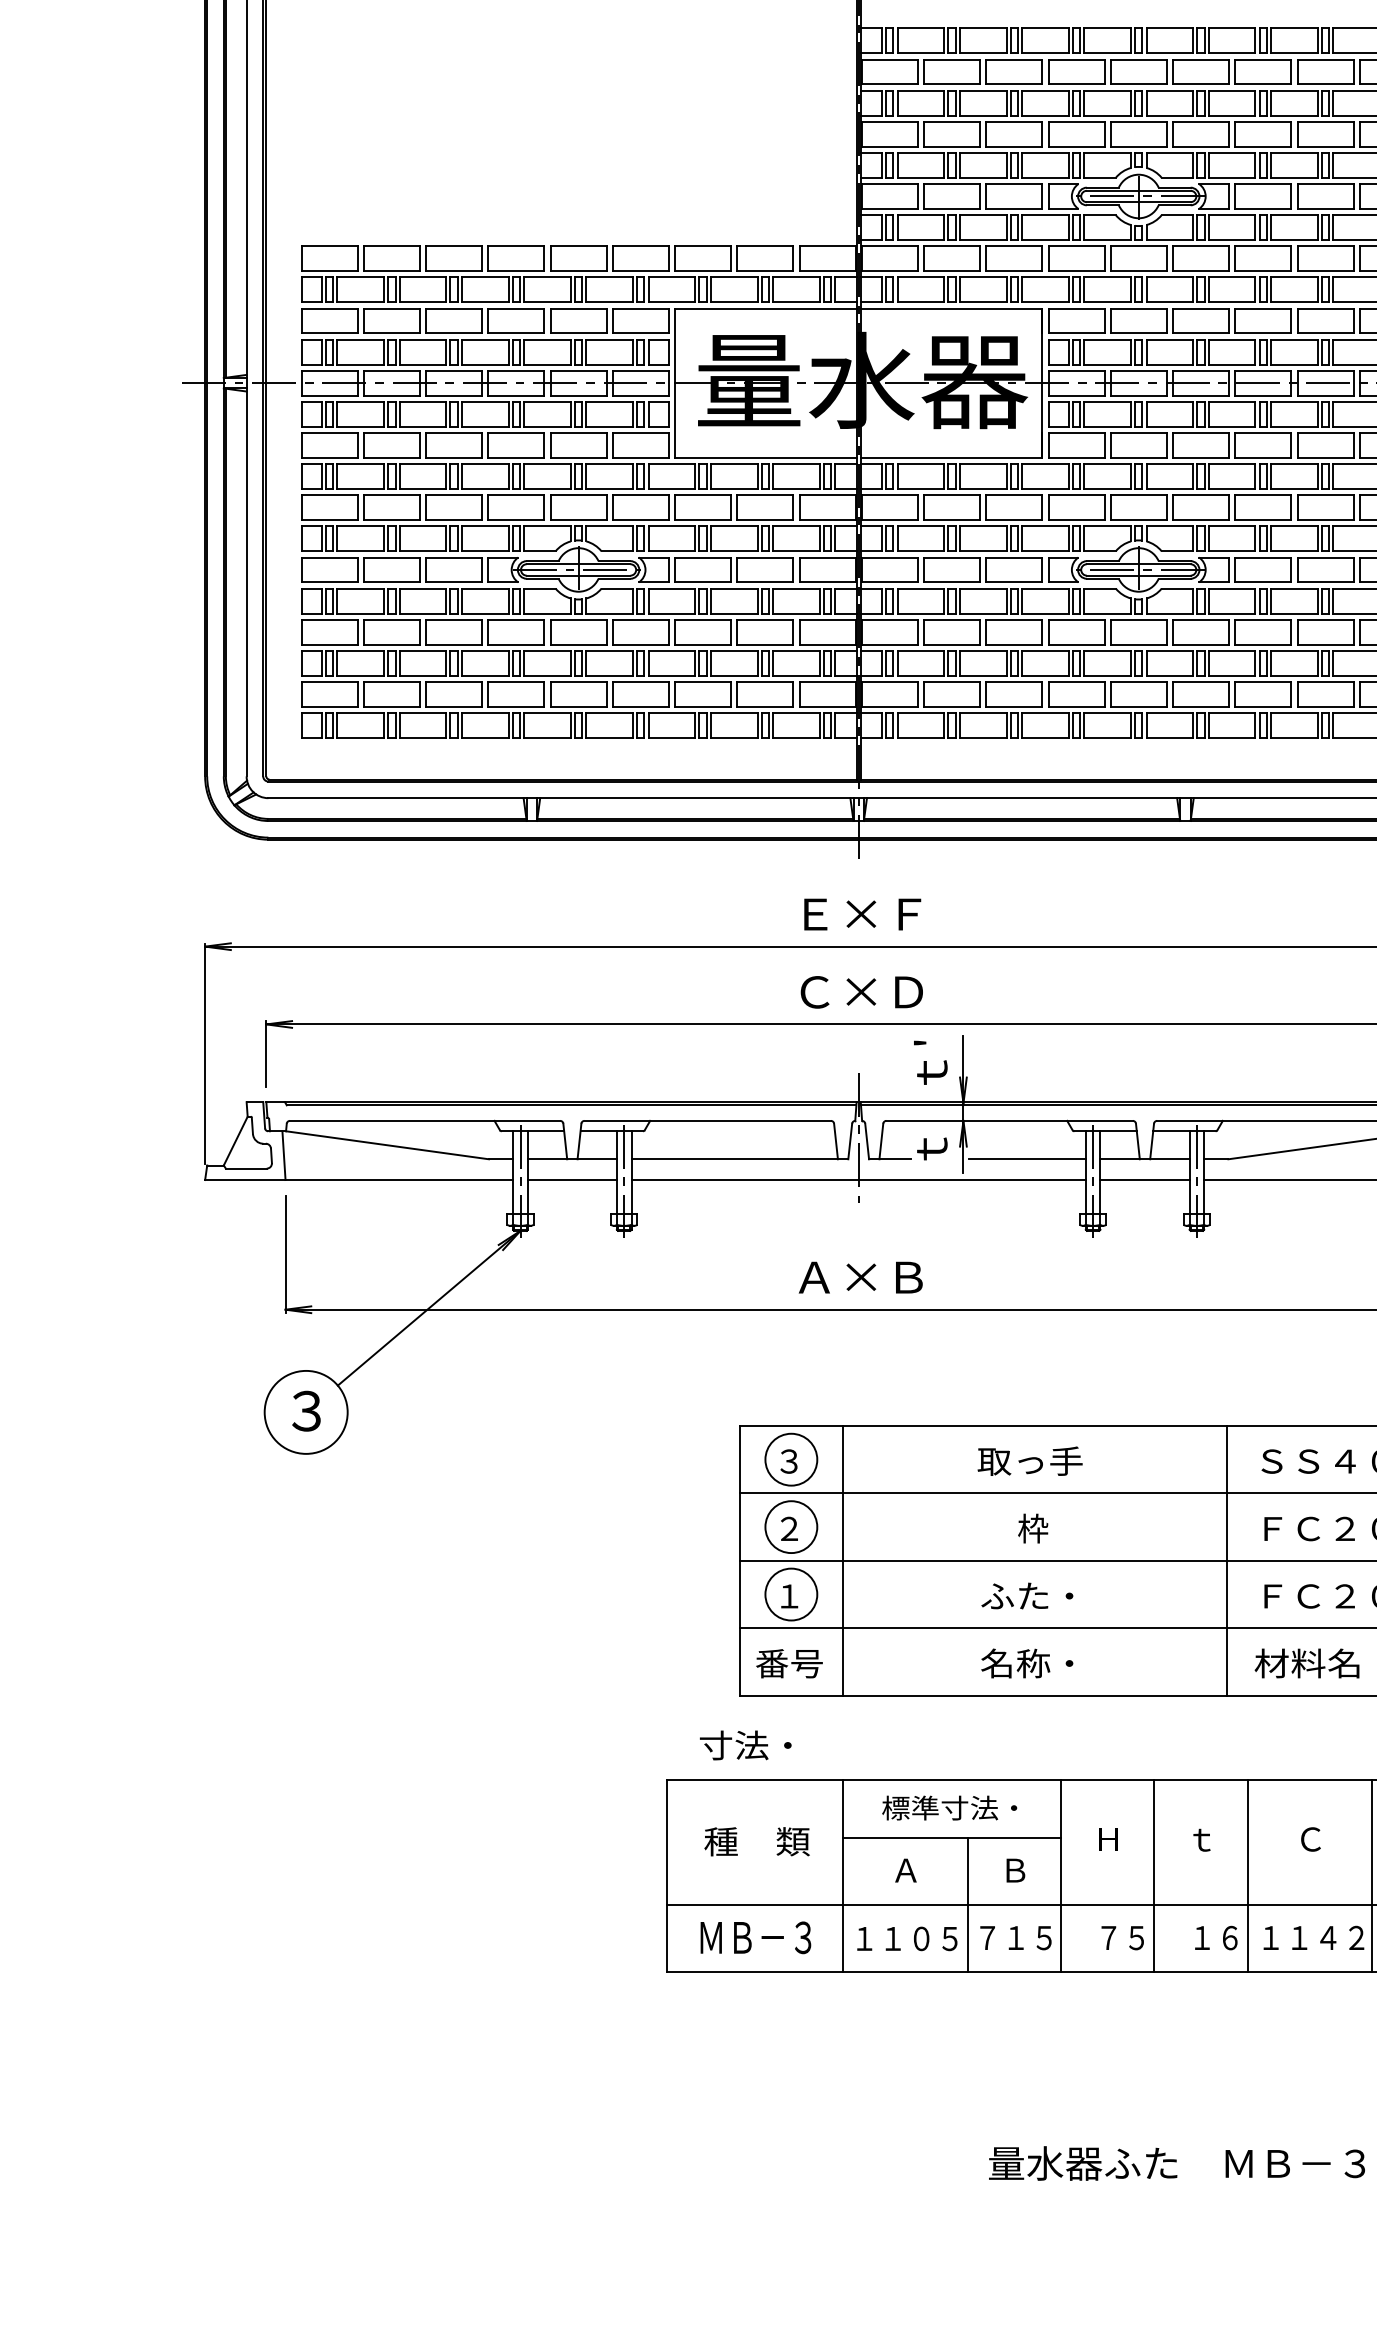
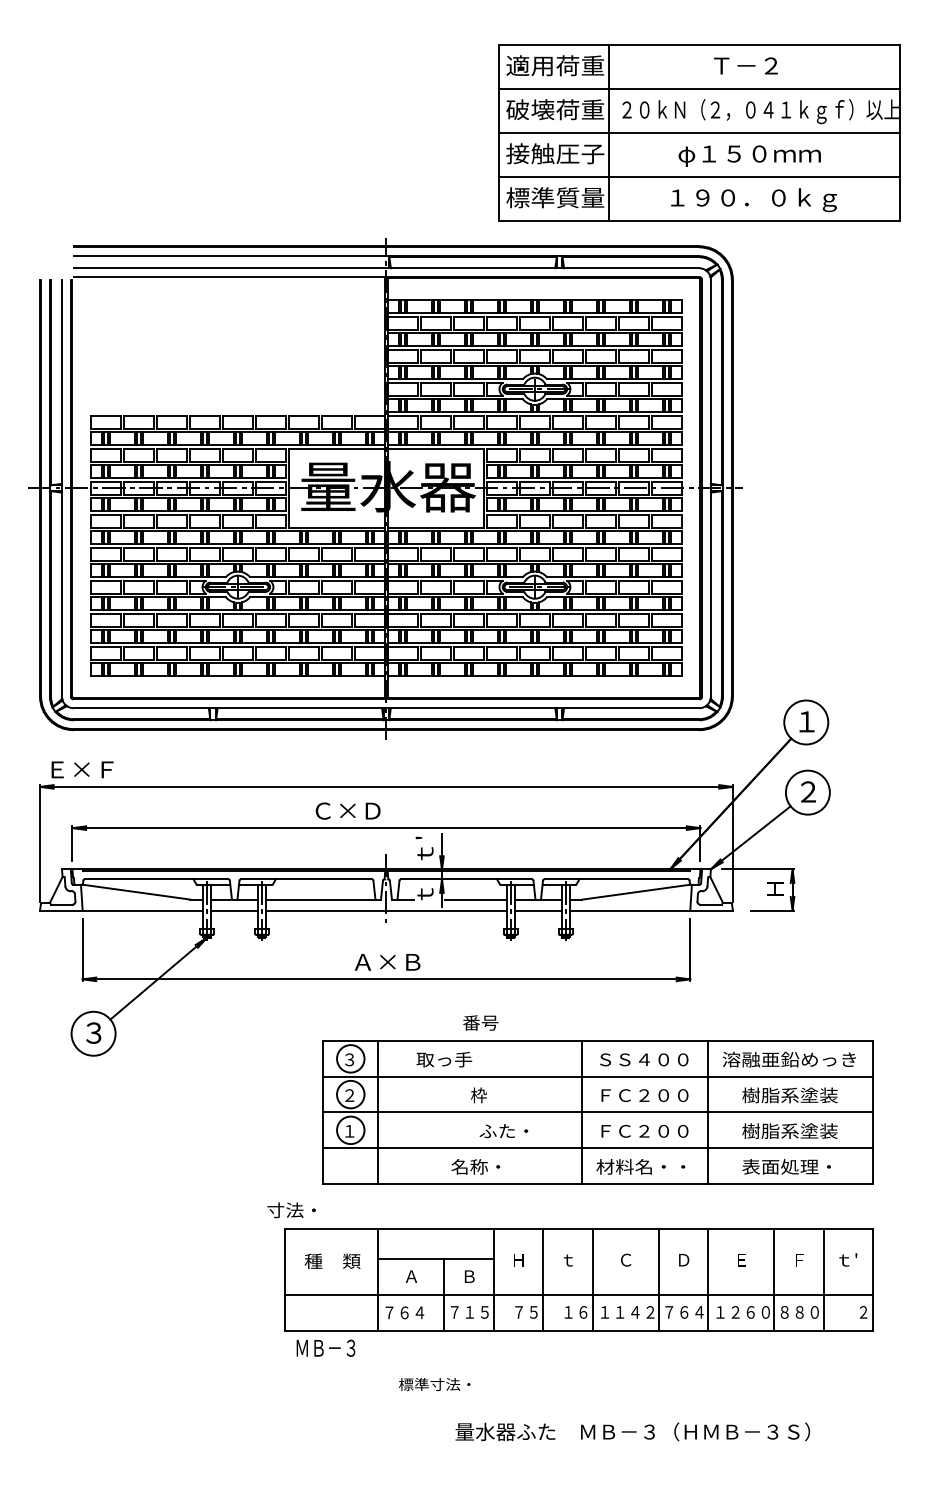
text: (862, 913) -> (82, 769), moved
text: (860, 991) -> (347, 810), moved
text: (1030, 1460) -> (444, 1059), moved
text: (1026, 1596) -> (503, 1131), moved
text: (788, 1662) -> (480, 1022), moved
text: (745, 1745) -> (291, 1210), moved
text: (949, 1808) -> (434, 1384), moved
text: (754, 1936) -> (325, 1347), moved
text: (905, 1938) -> (411, 1312), １１０５ -> ７６４

